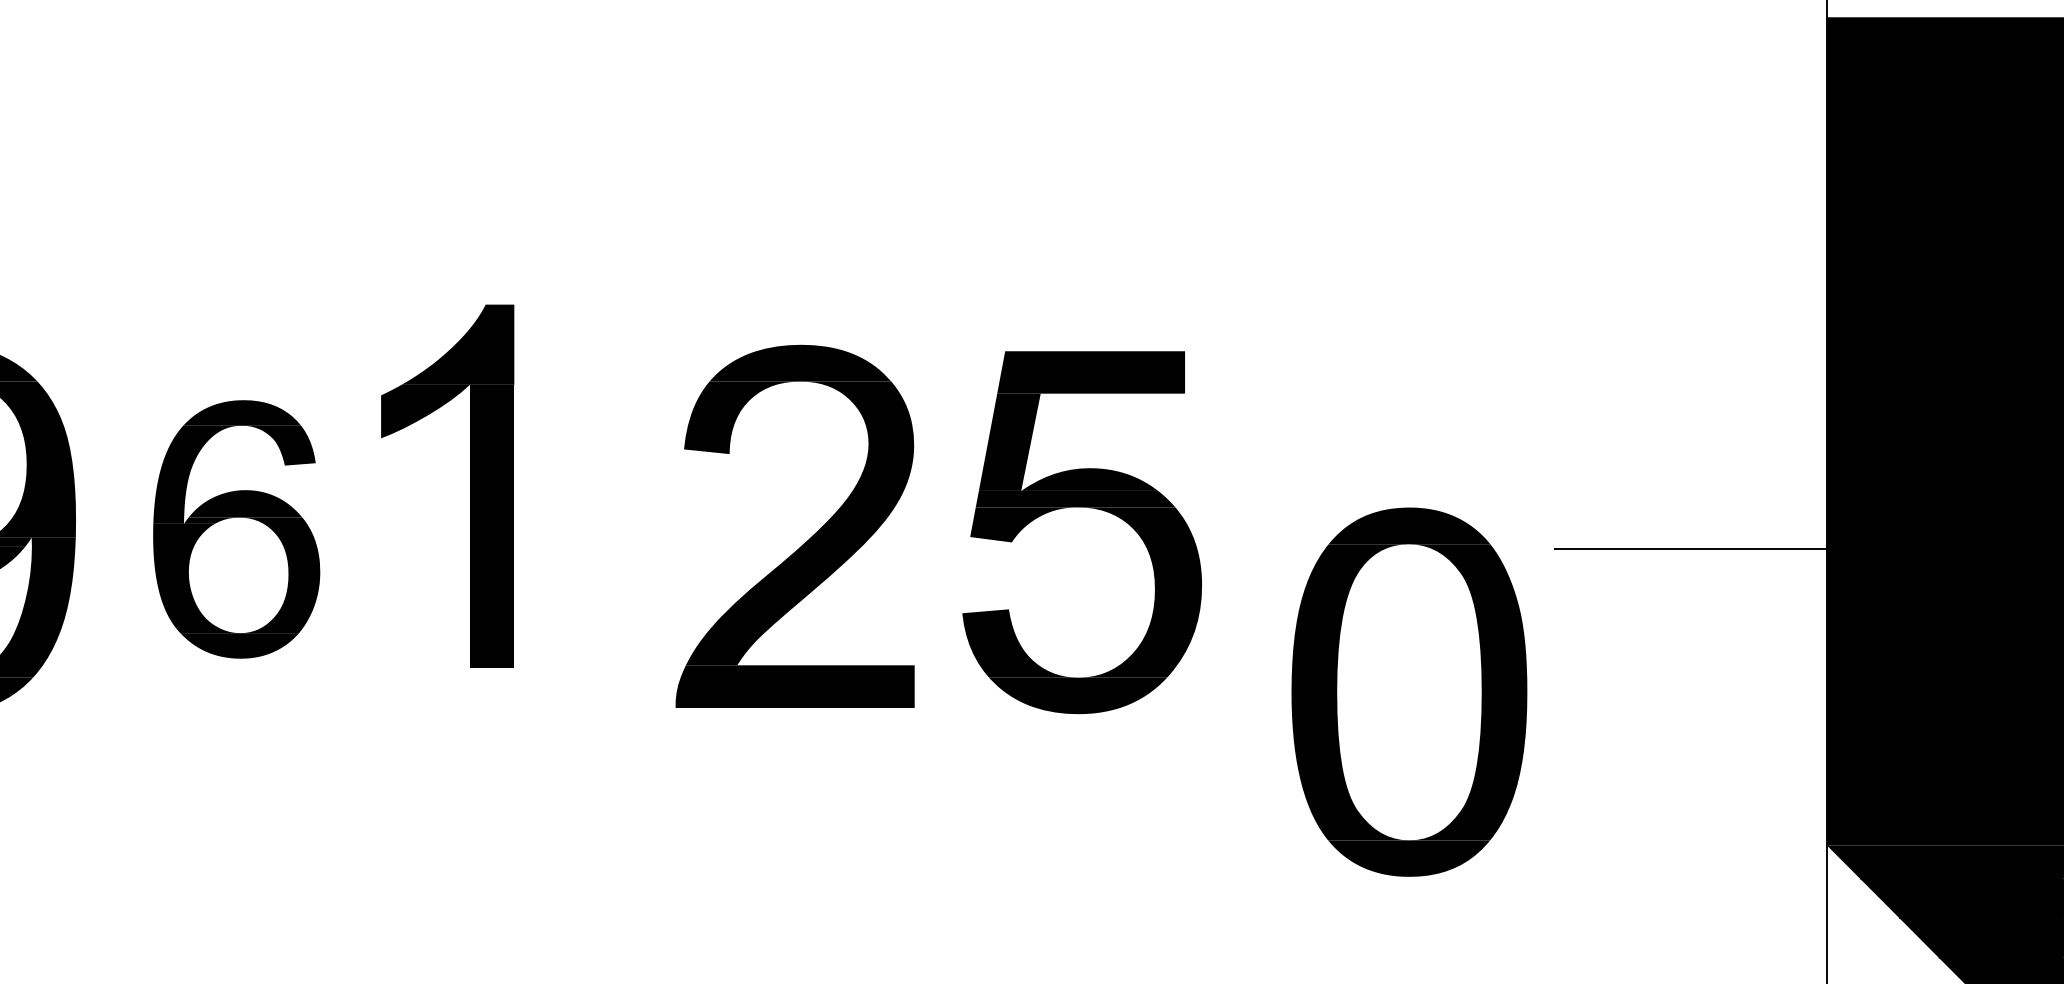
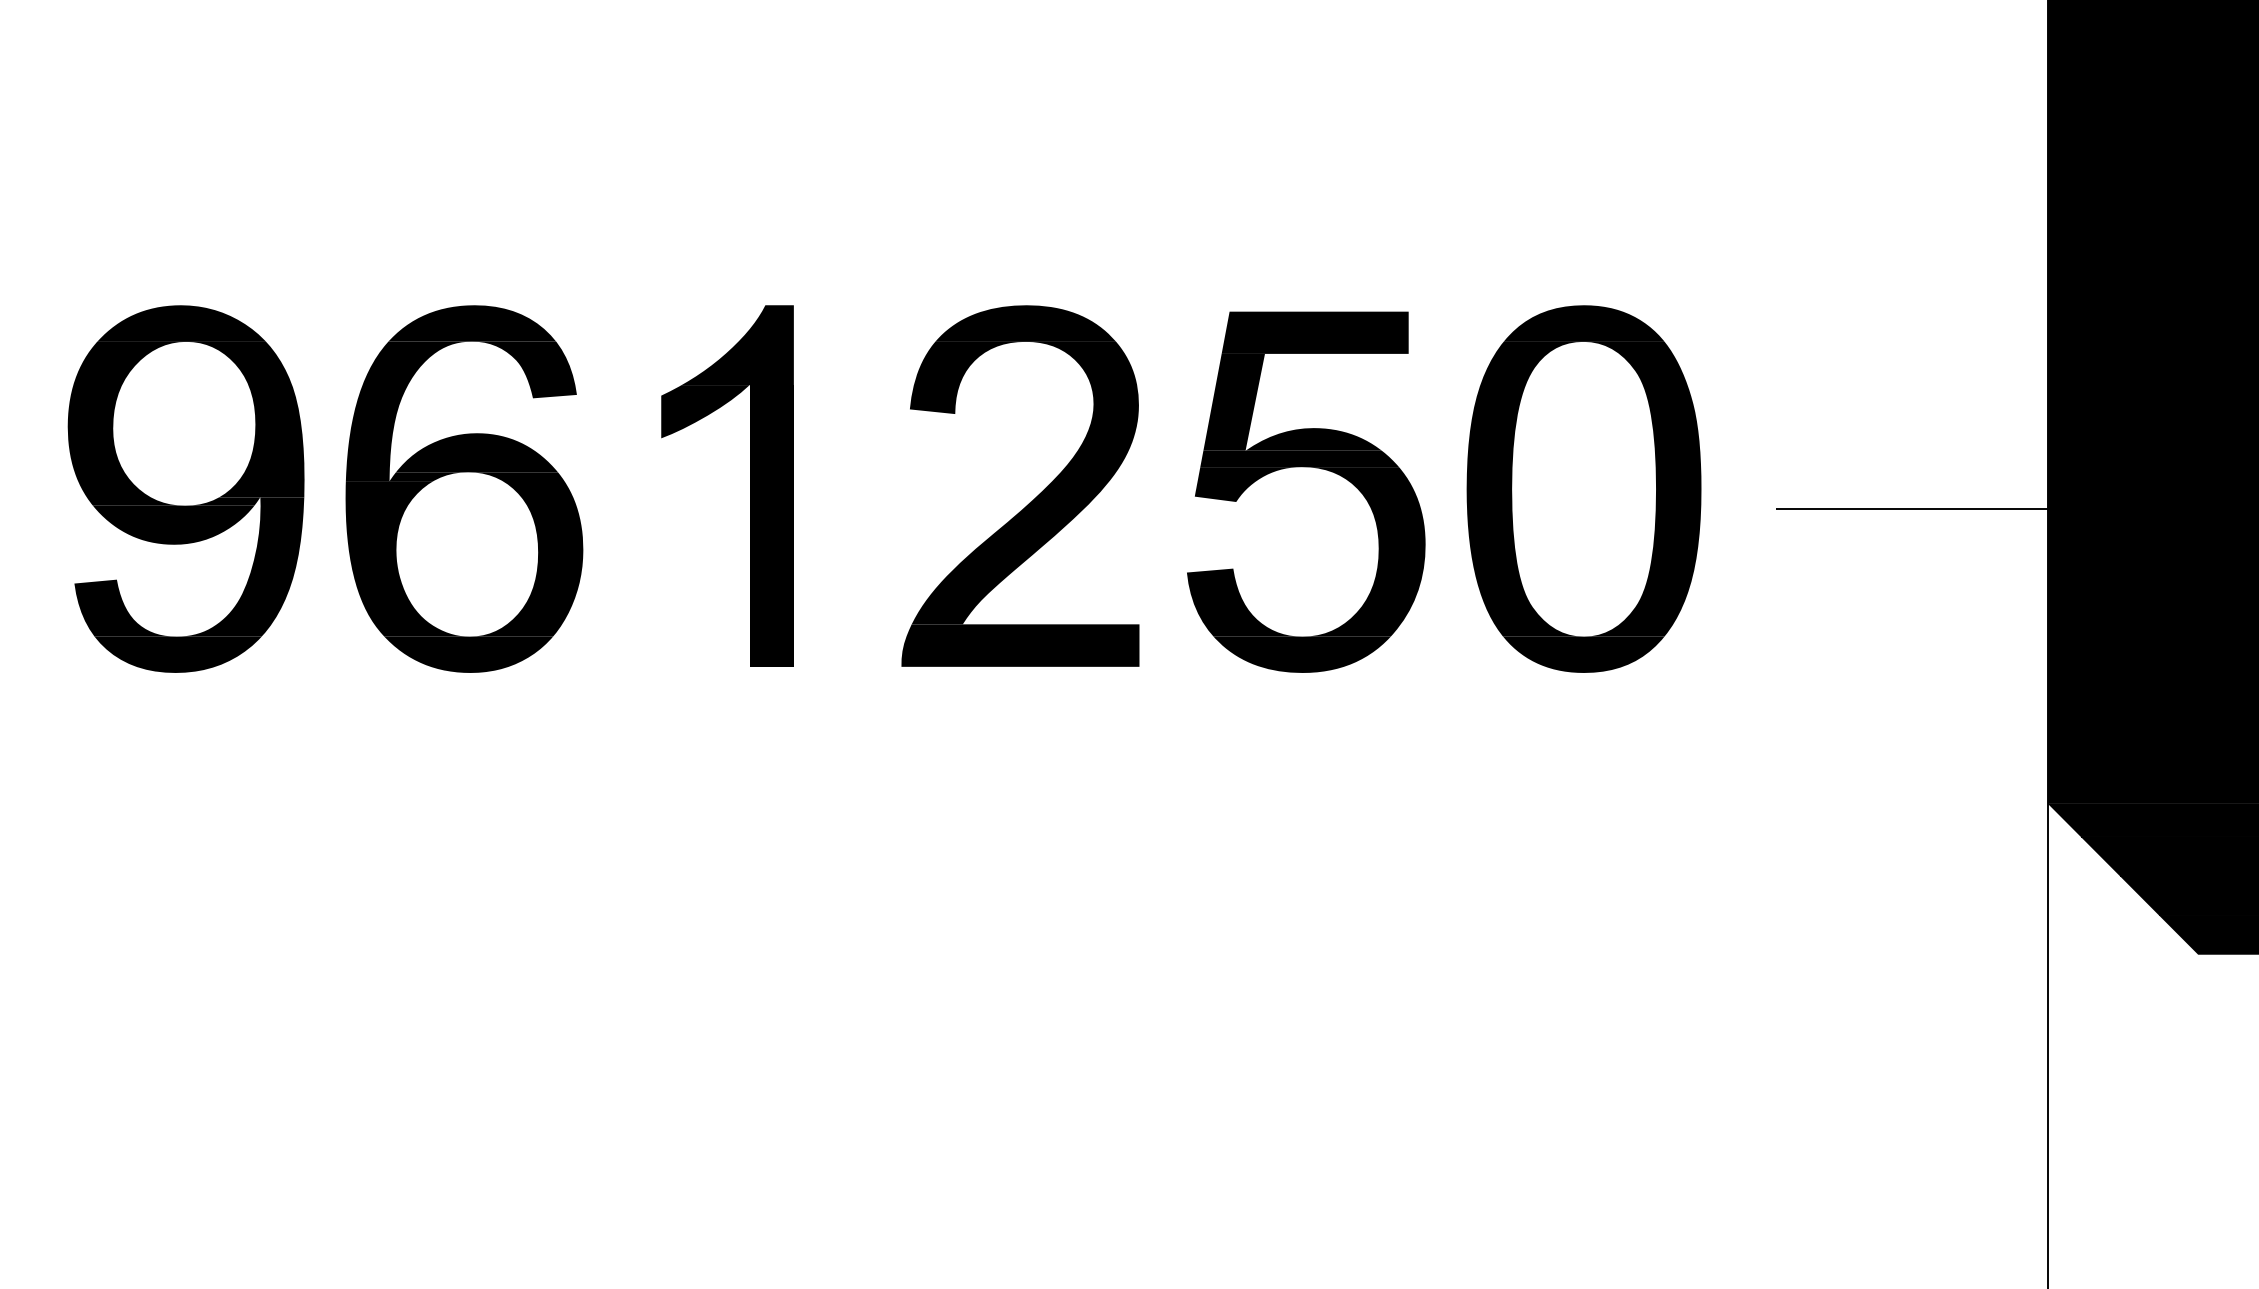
part: (470, 485) -> (750, 485), moved
part: (236, 528) -> (464, 488), size x1.43
part: (1408, 691) -> (1583, 488), moved

